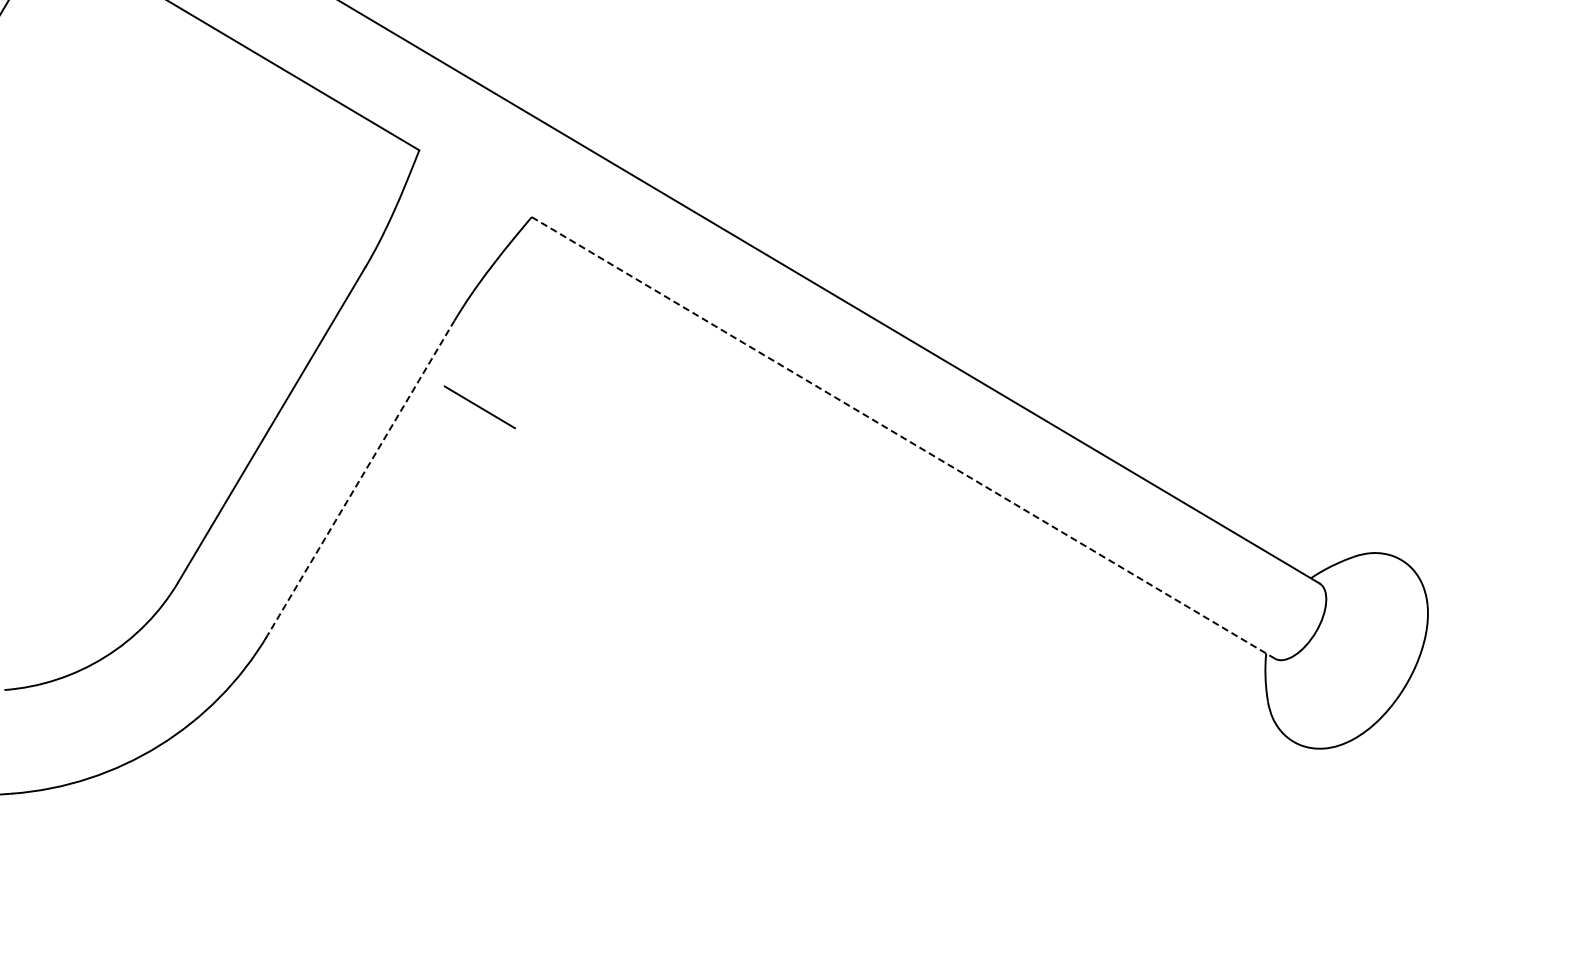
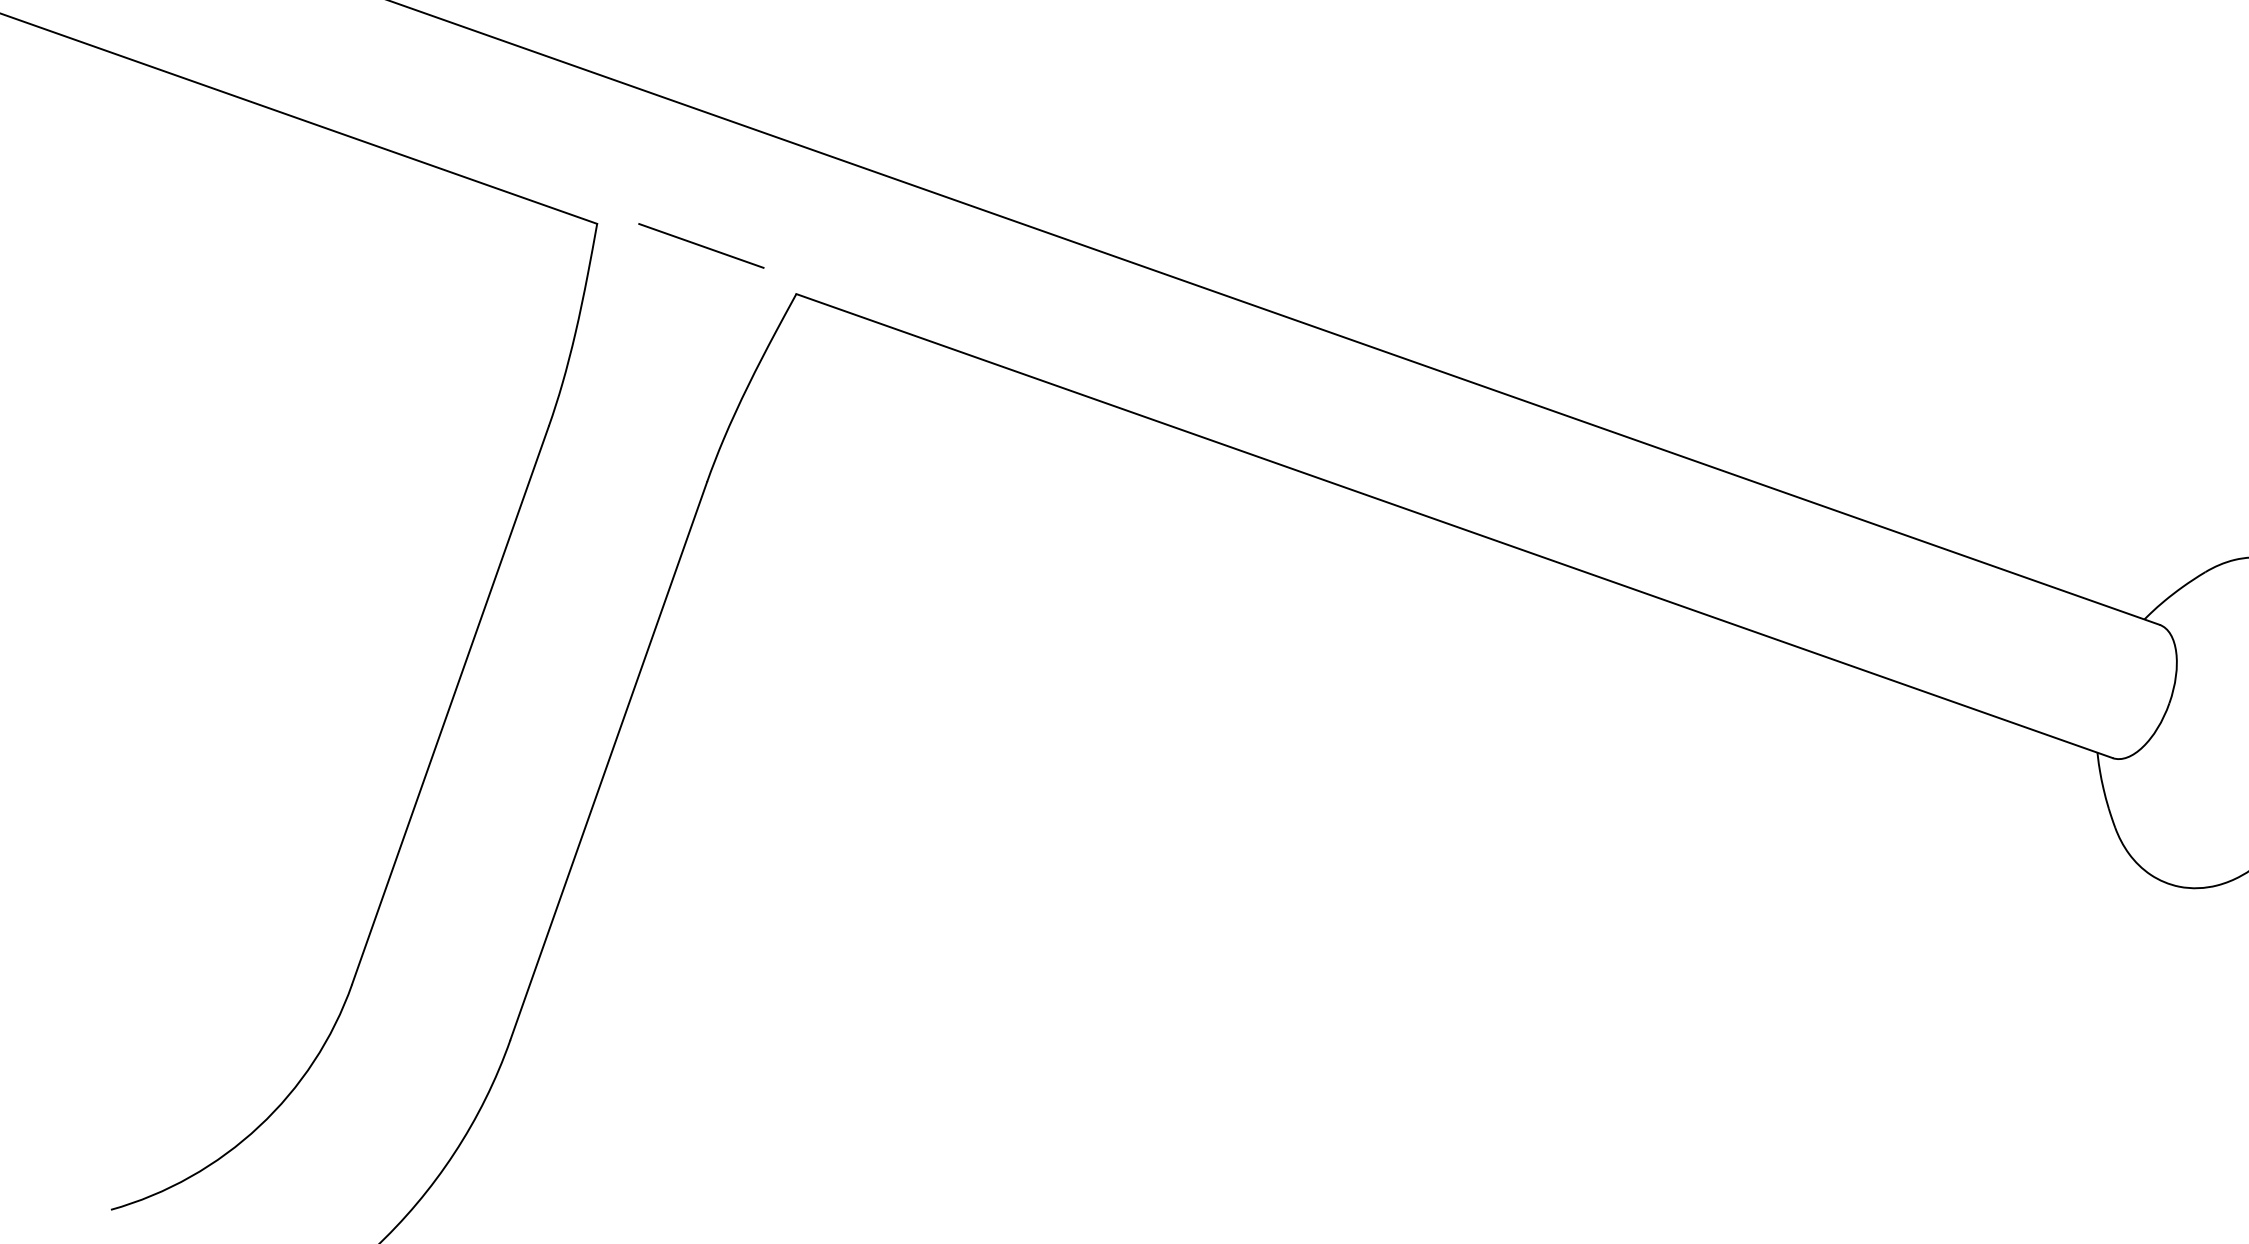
line: (479, 407) -> (700, 246), moved
line: (903, 438) -> (1455, 527), dashed -> solid
line: (360, 478) -> (607, 762), dashed -> solid

